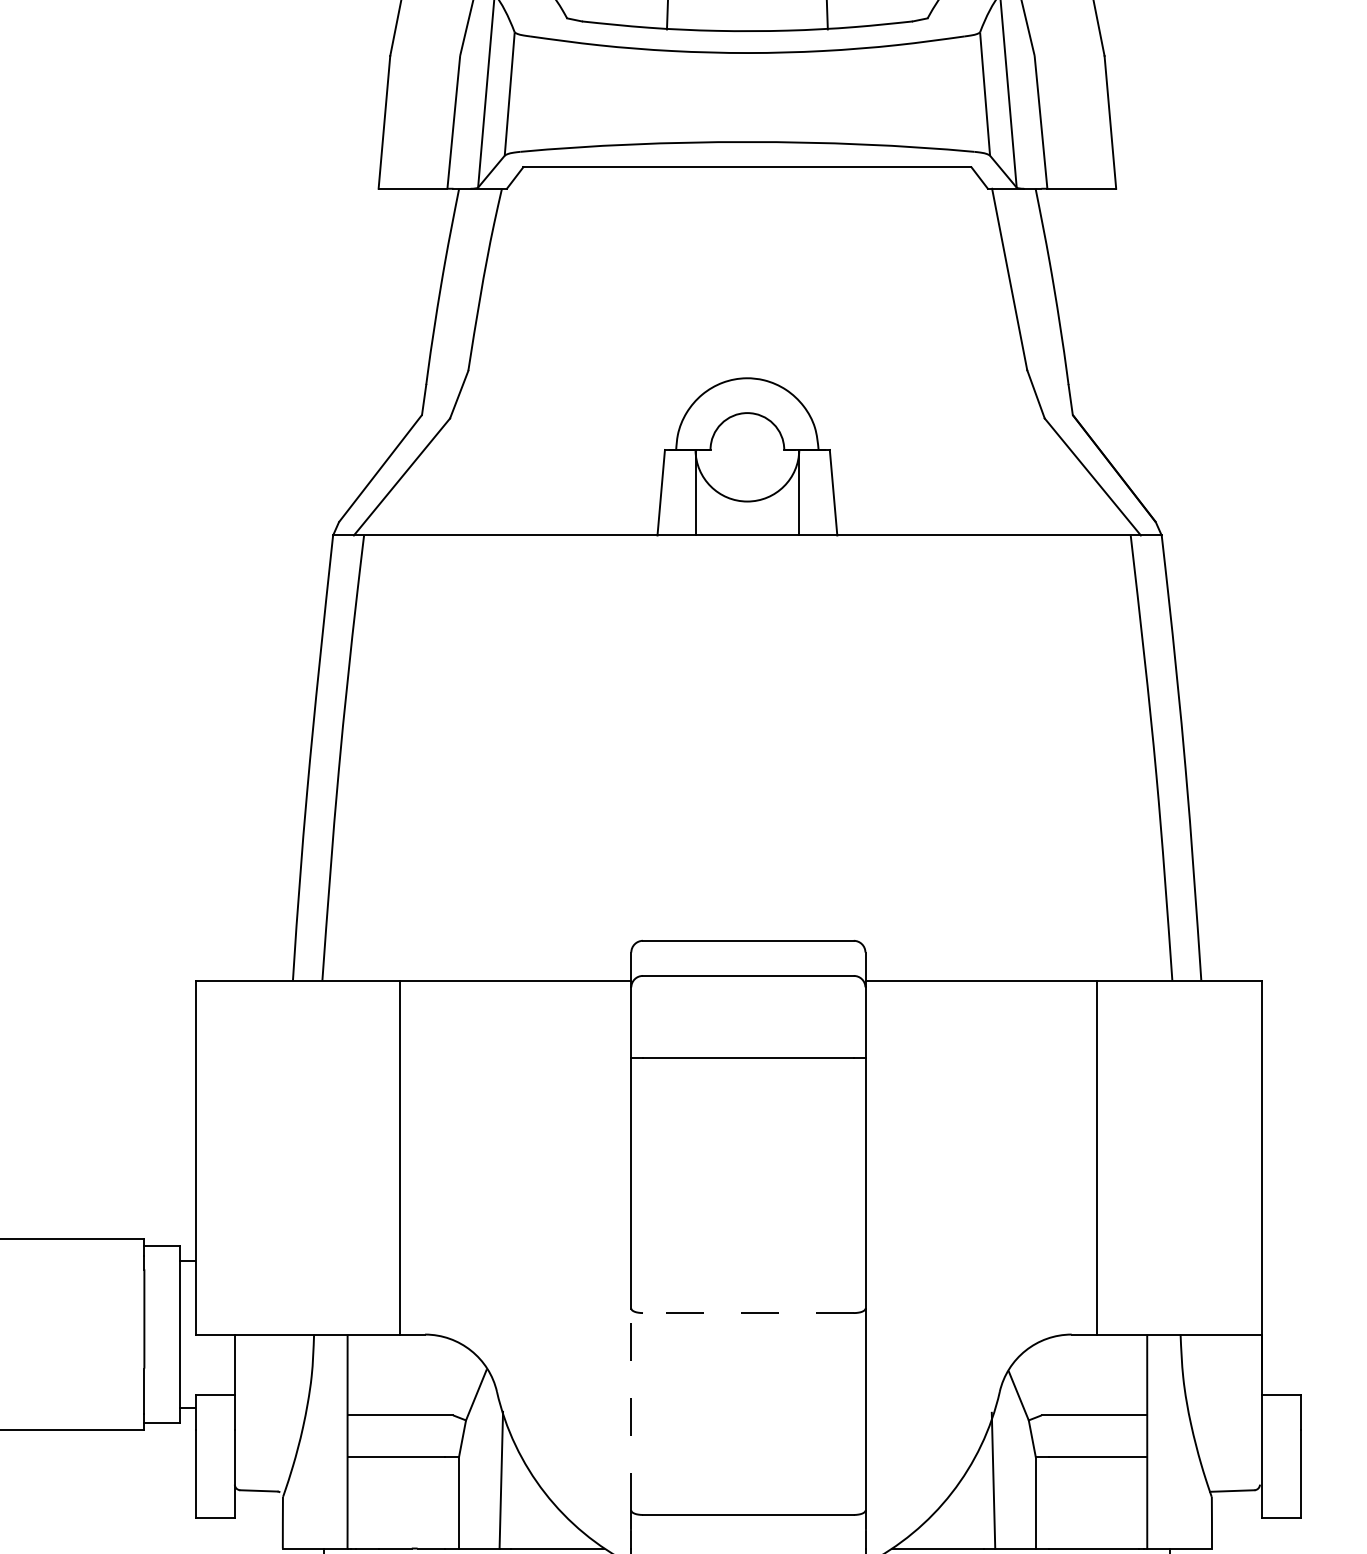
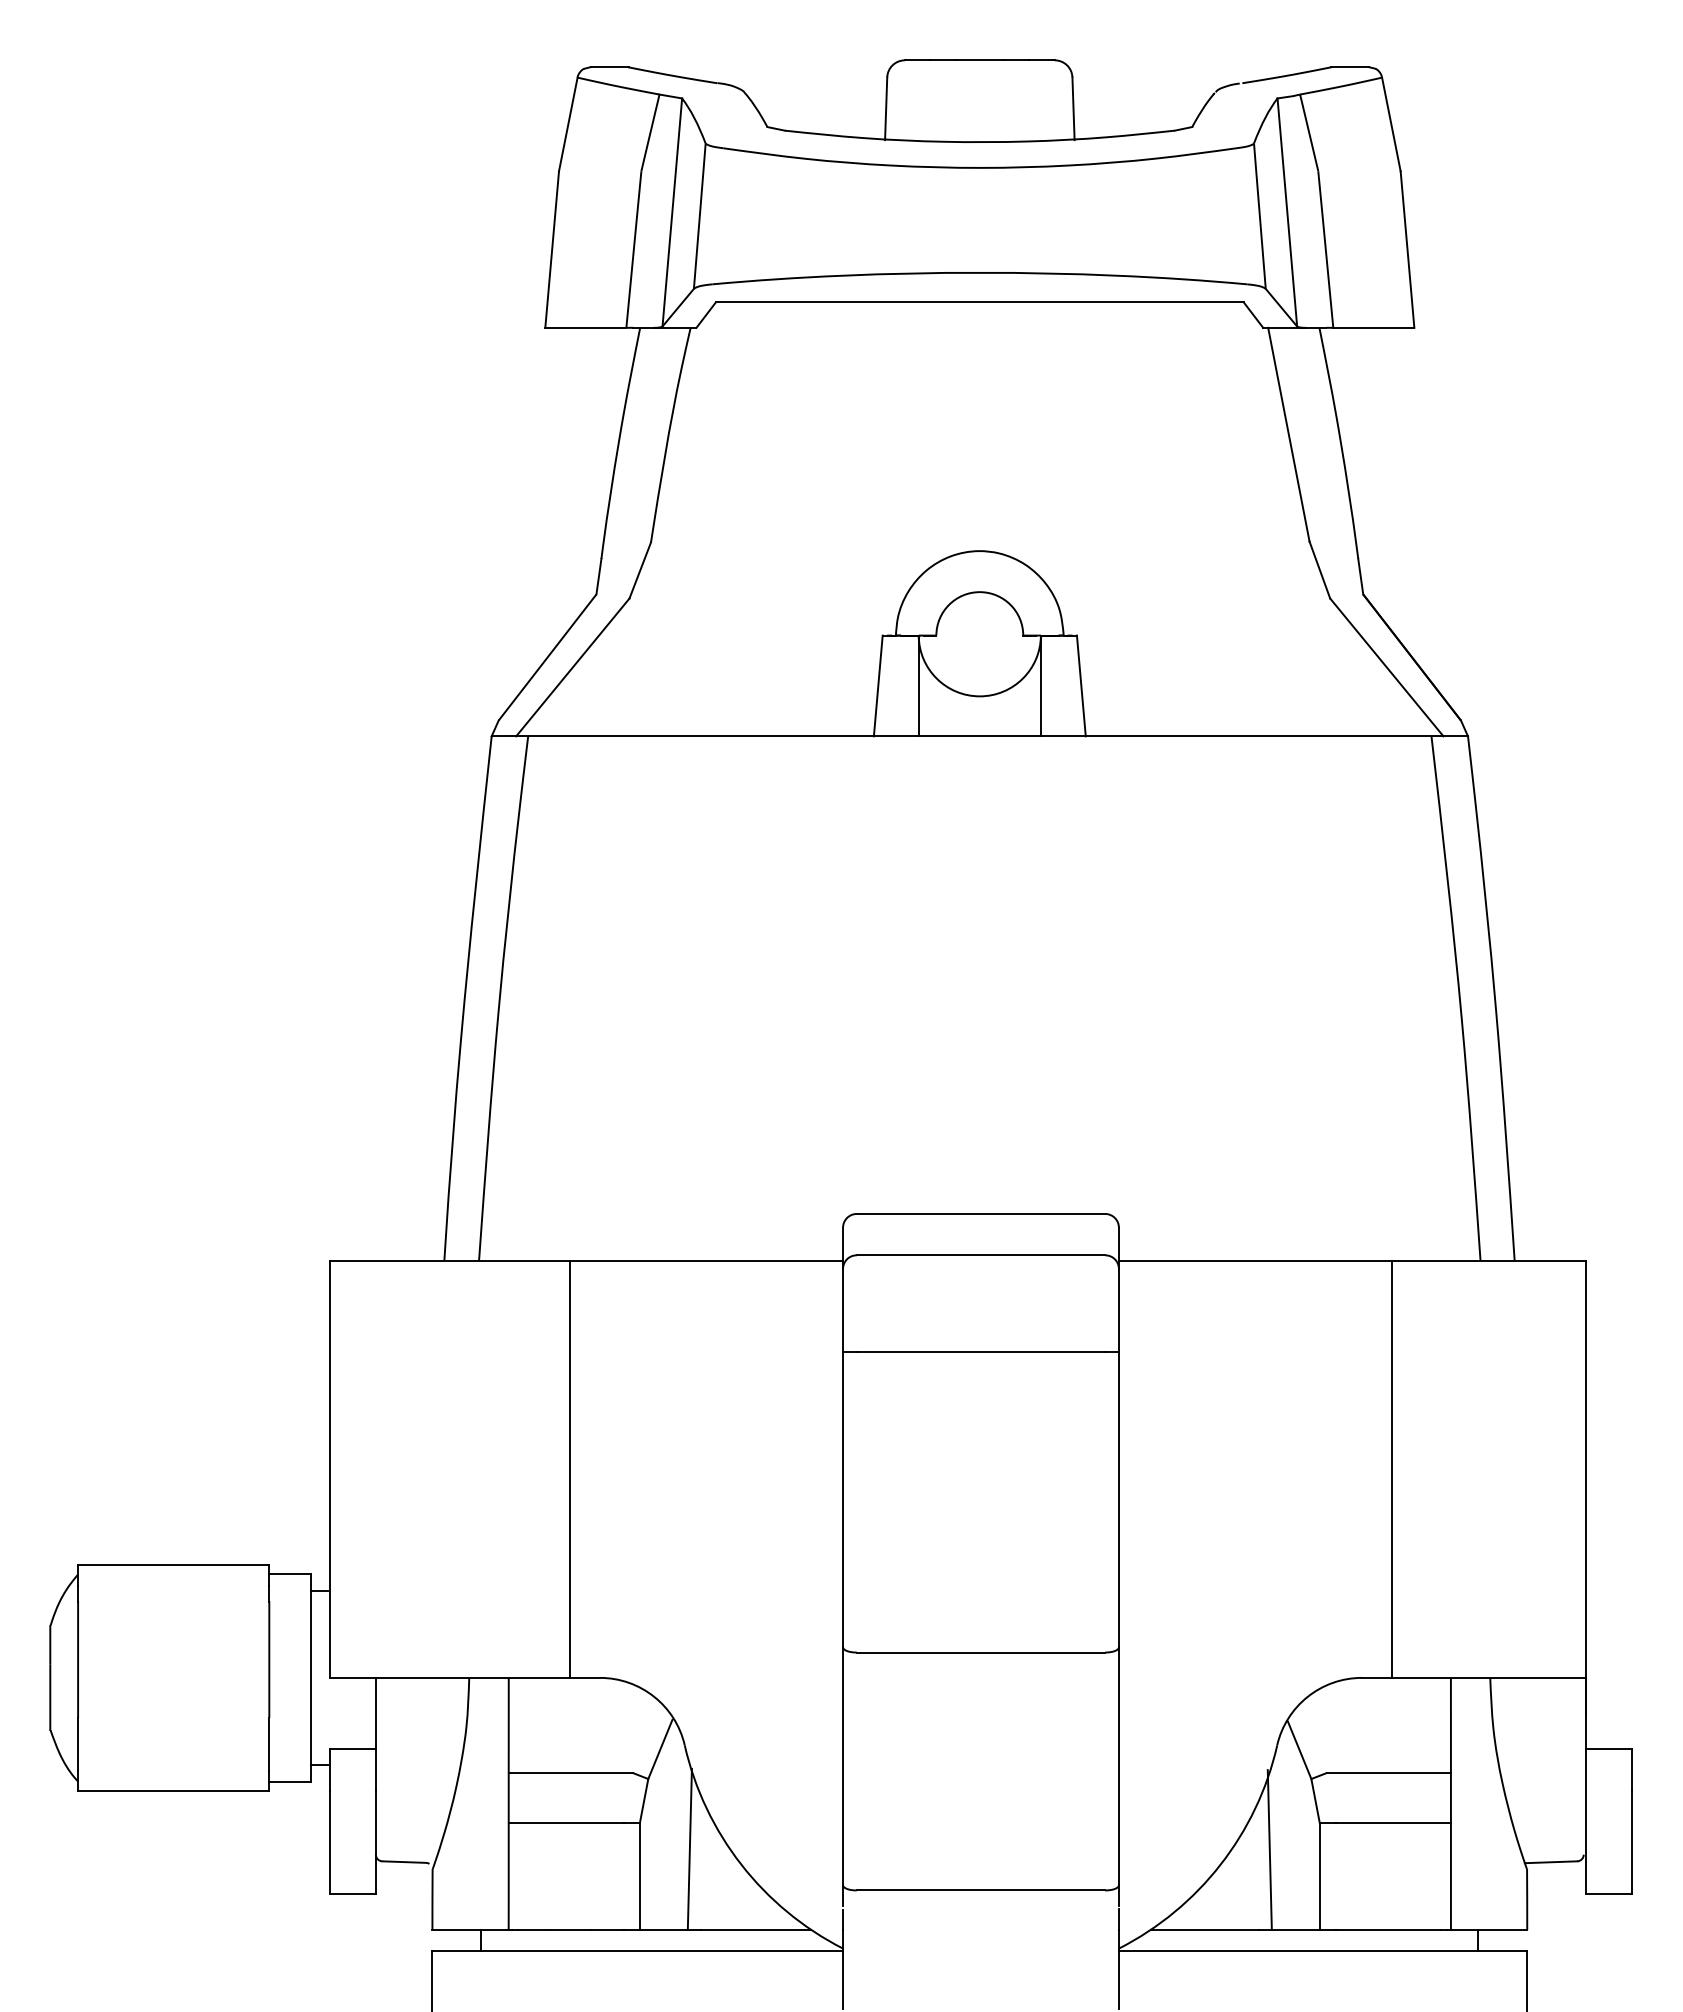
line: (747, 1313) -> (980, 1652), dashed -> solid
line: (631, 1409) -> (843, 1766), dashed -> solid

